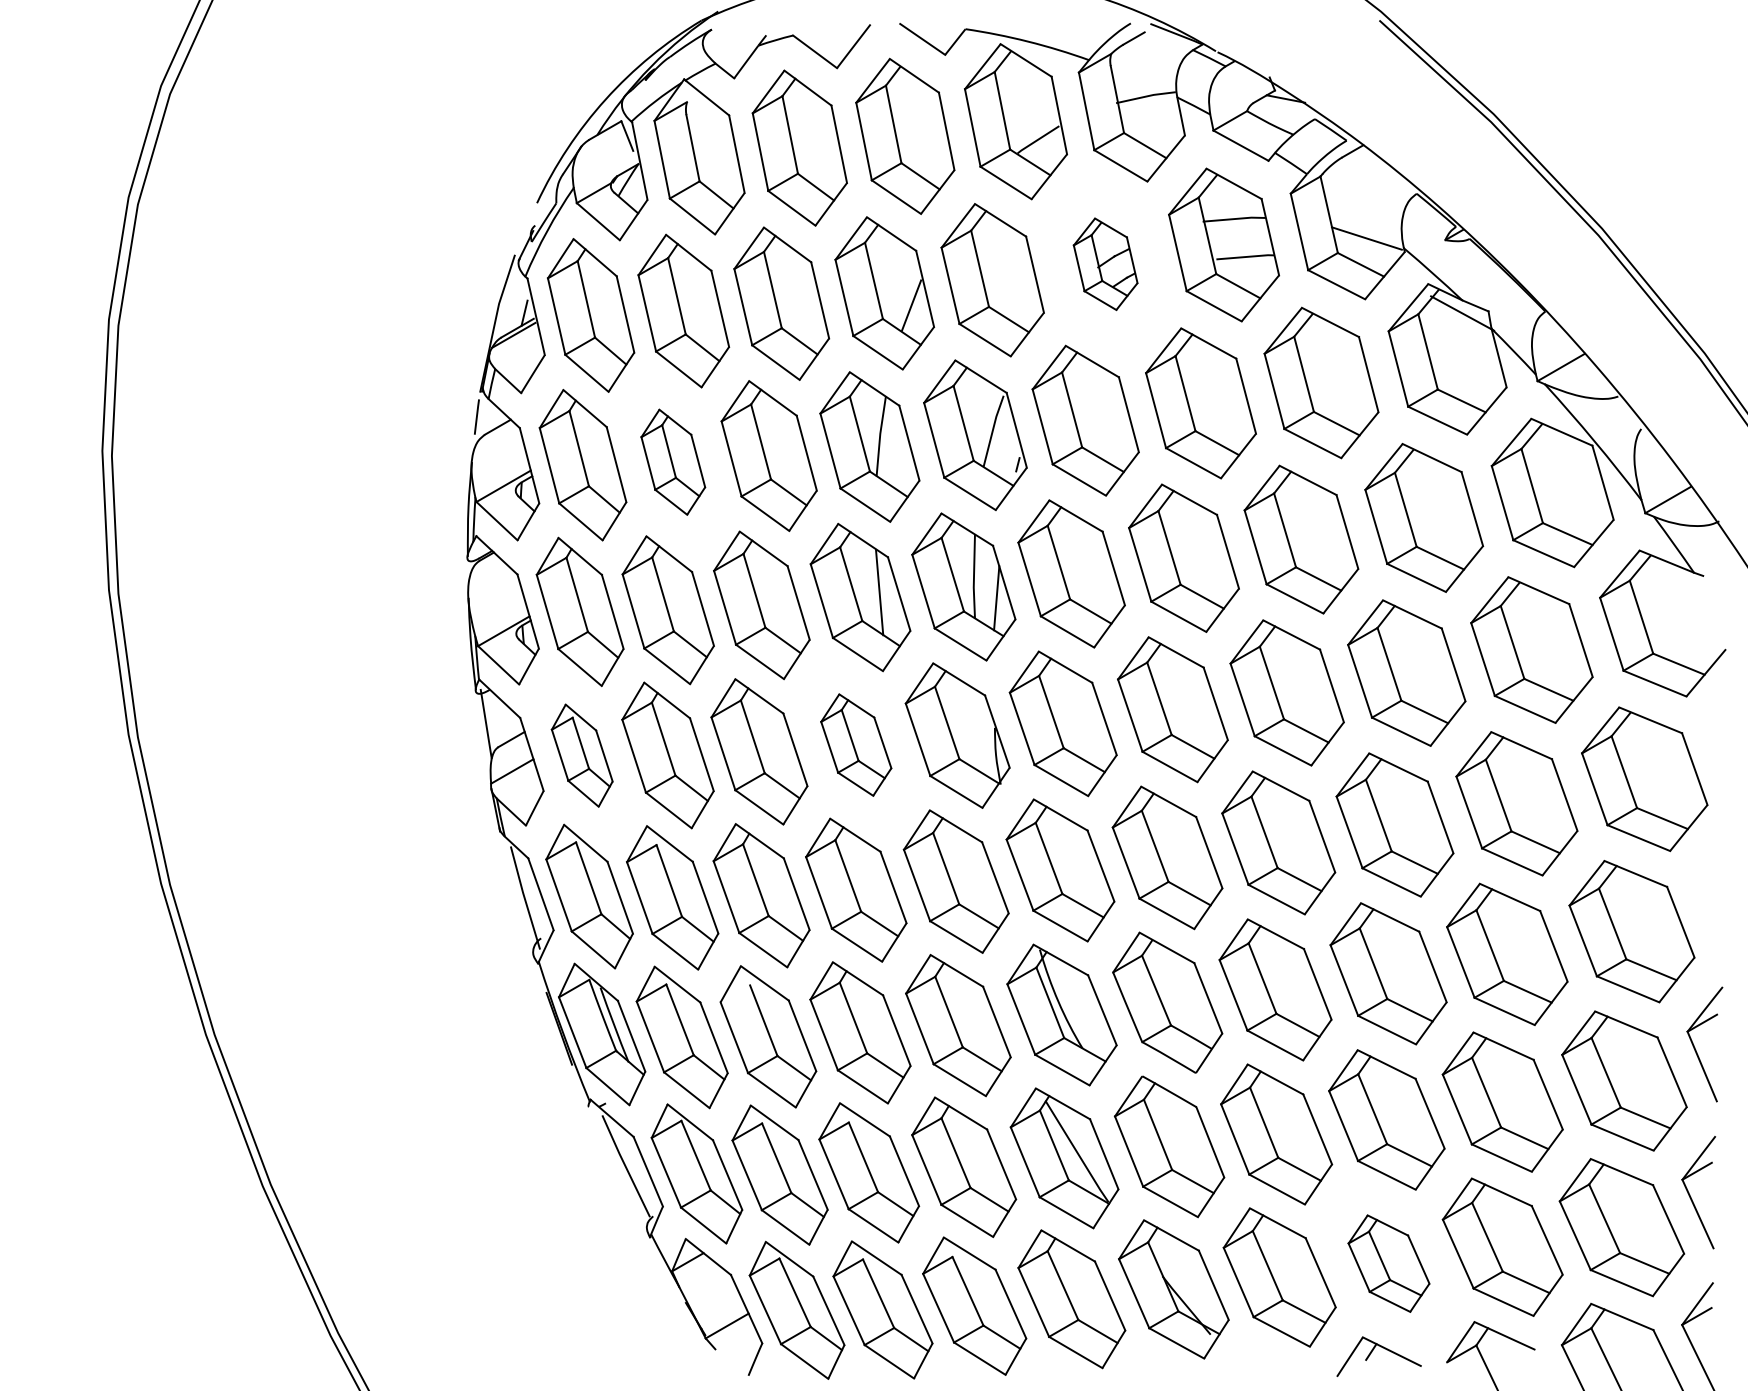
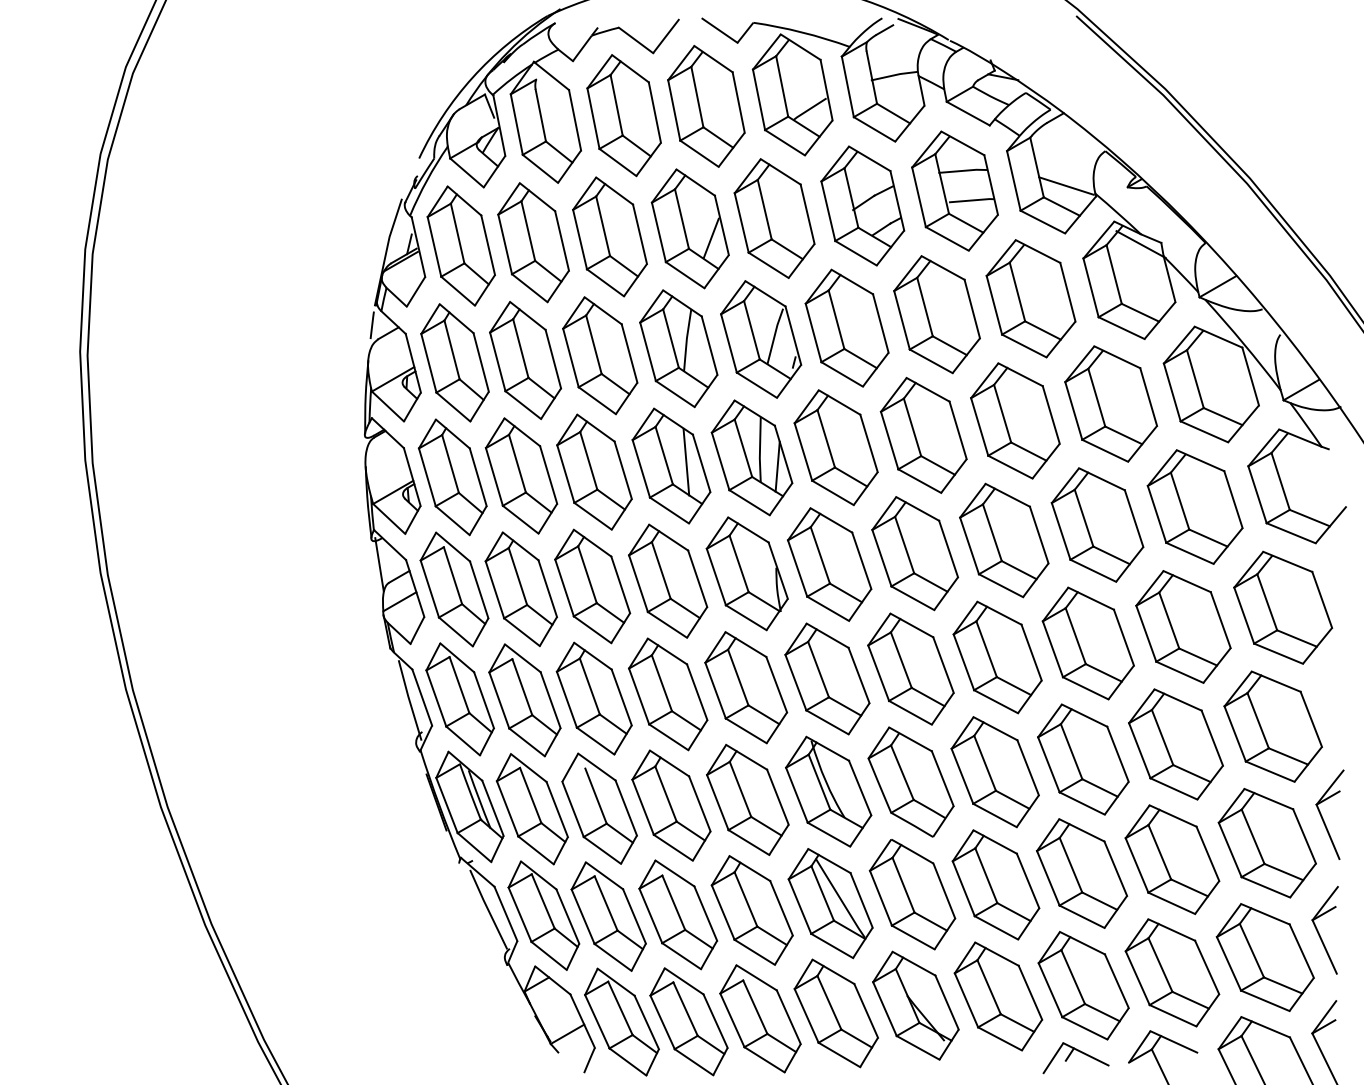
part: (1105, 264) -> (862, 206), size x1.67
part: (672, 462) -> (524, 360), size x1.43
part: (856, 744) -> (668, 580), size x1.43
part: (581, 755) -> (453, 589), size x1.43
part: (1388, 1263) -> (1083, 985), size x1.43

